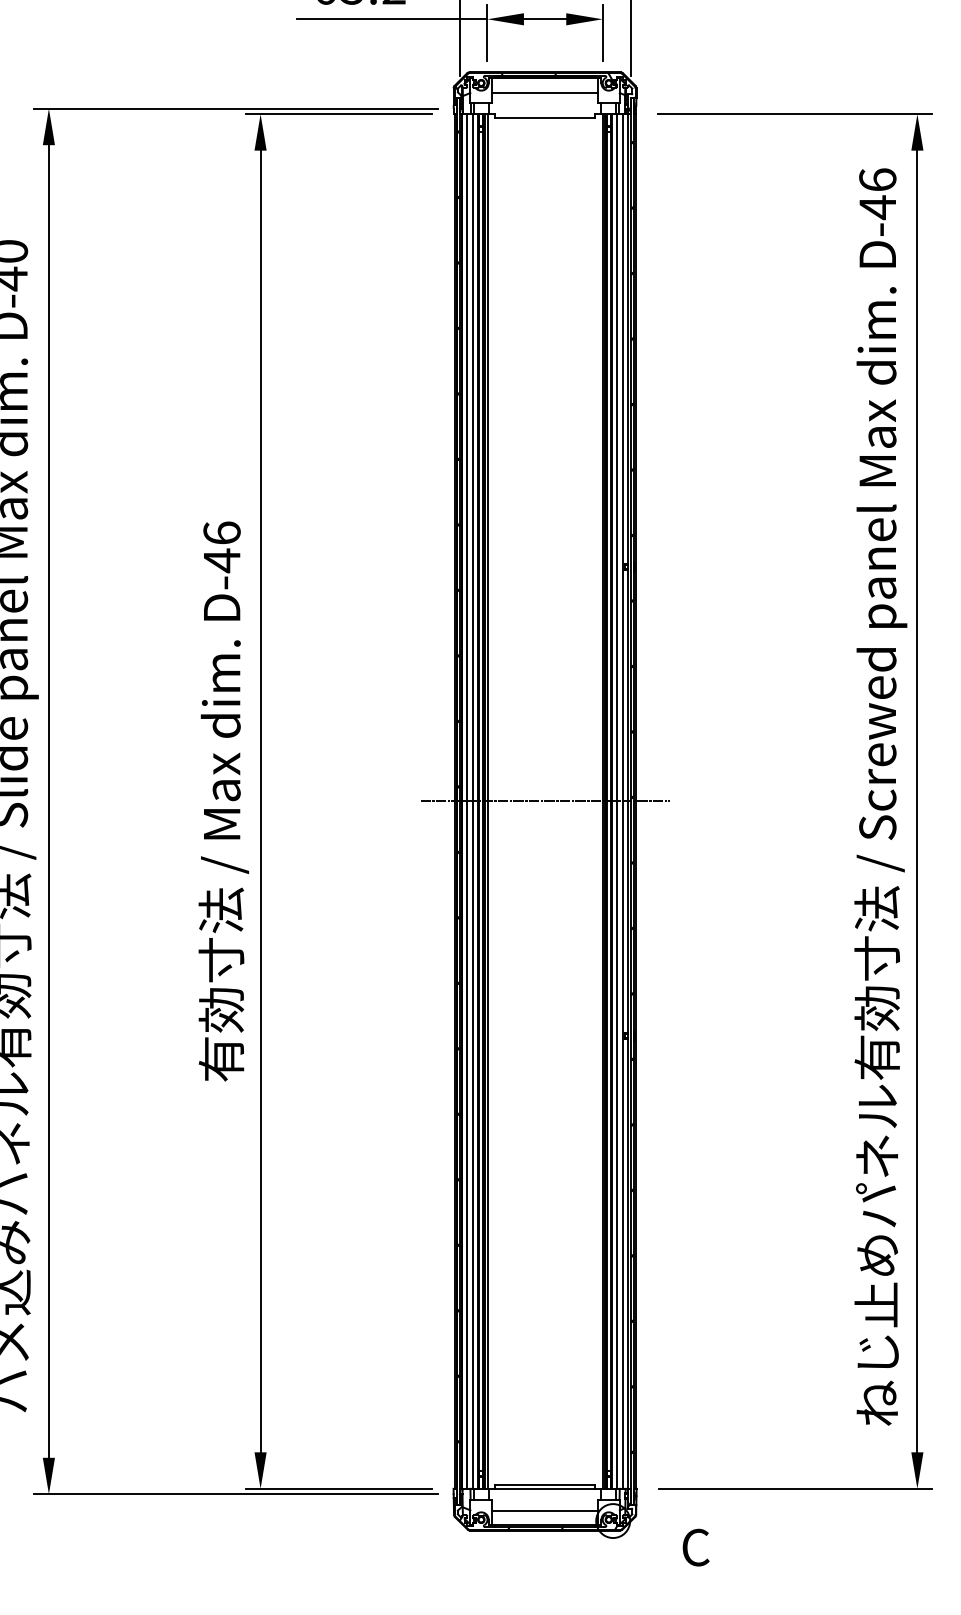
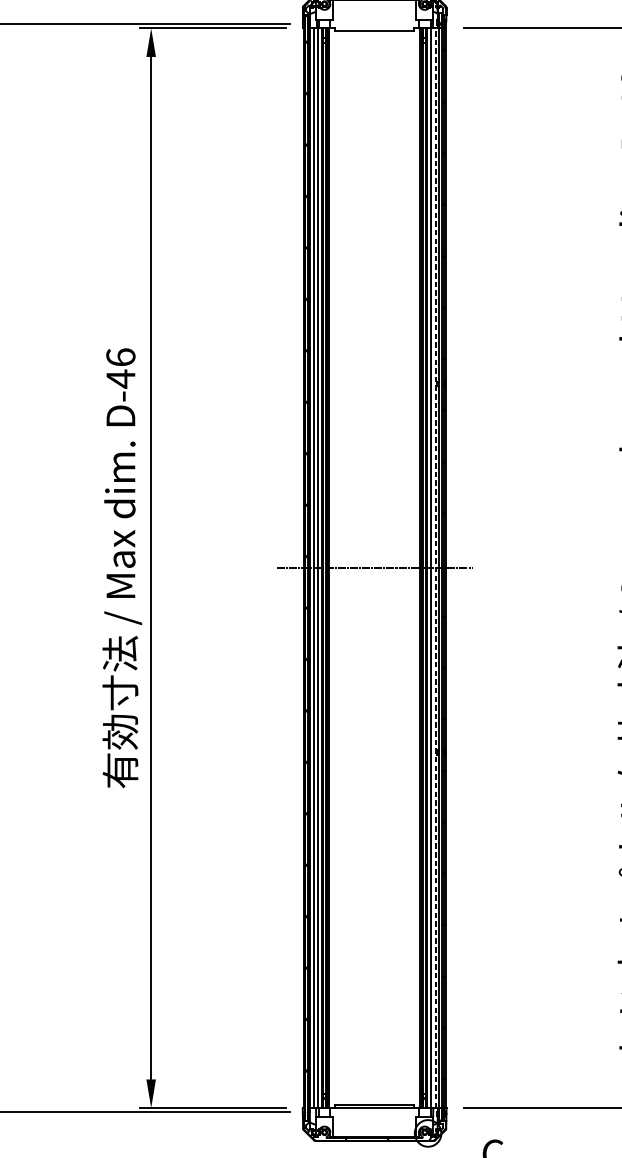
line: (544, 92) -> (374, 11), removed
line: (622, 801) -> (435, 568), solid -> dashed
line: (544, 1510) -> (374, 1125), removed

